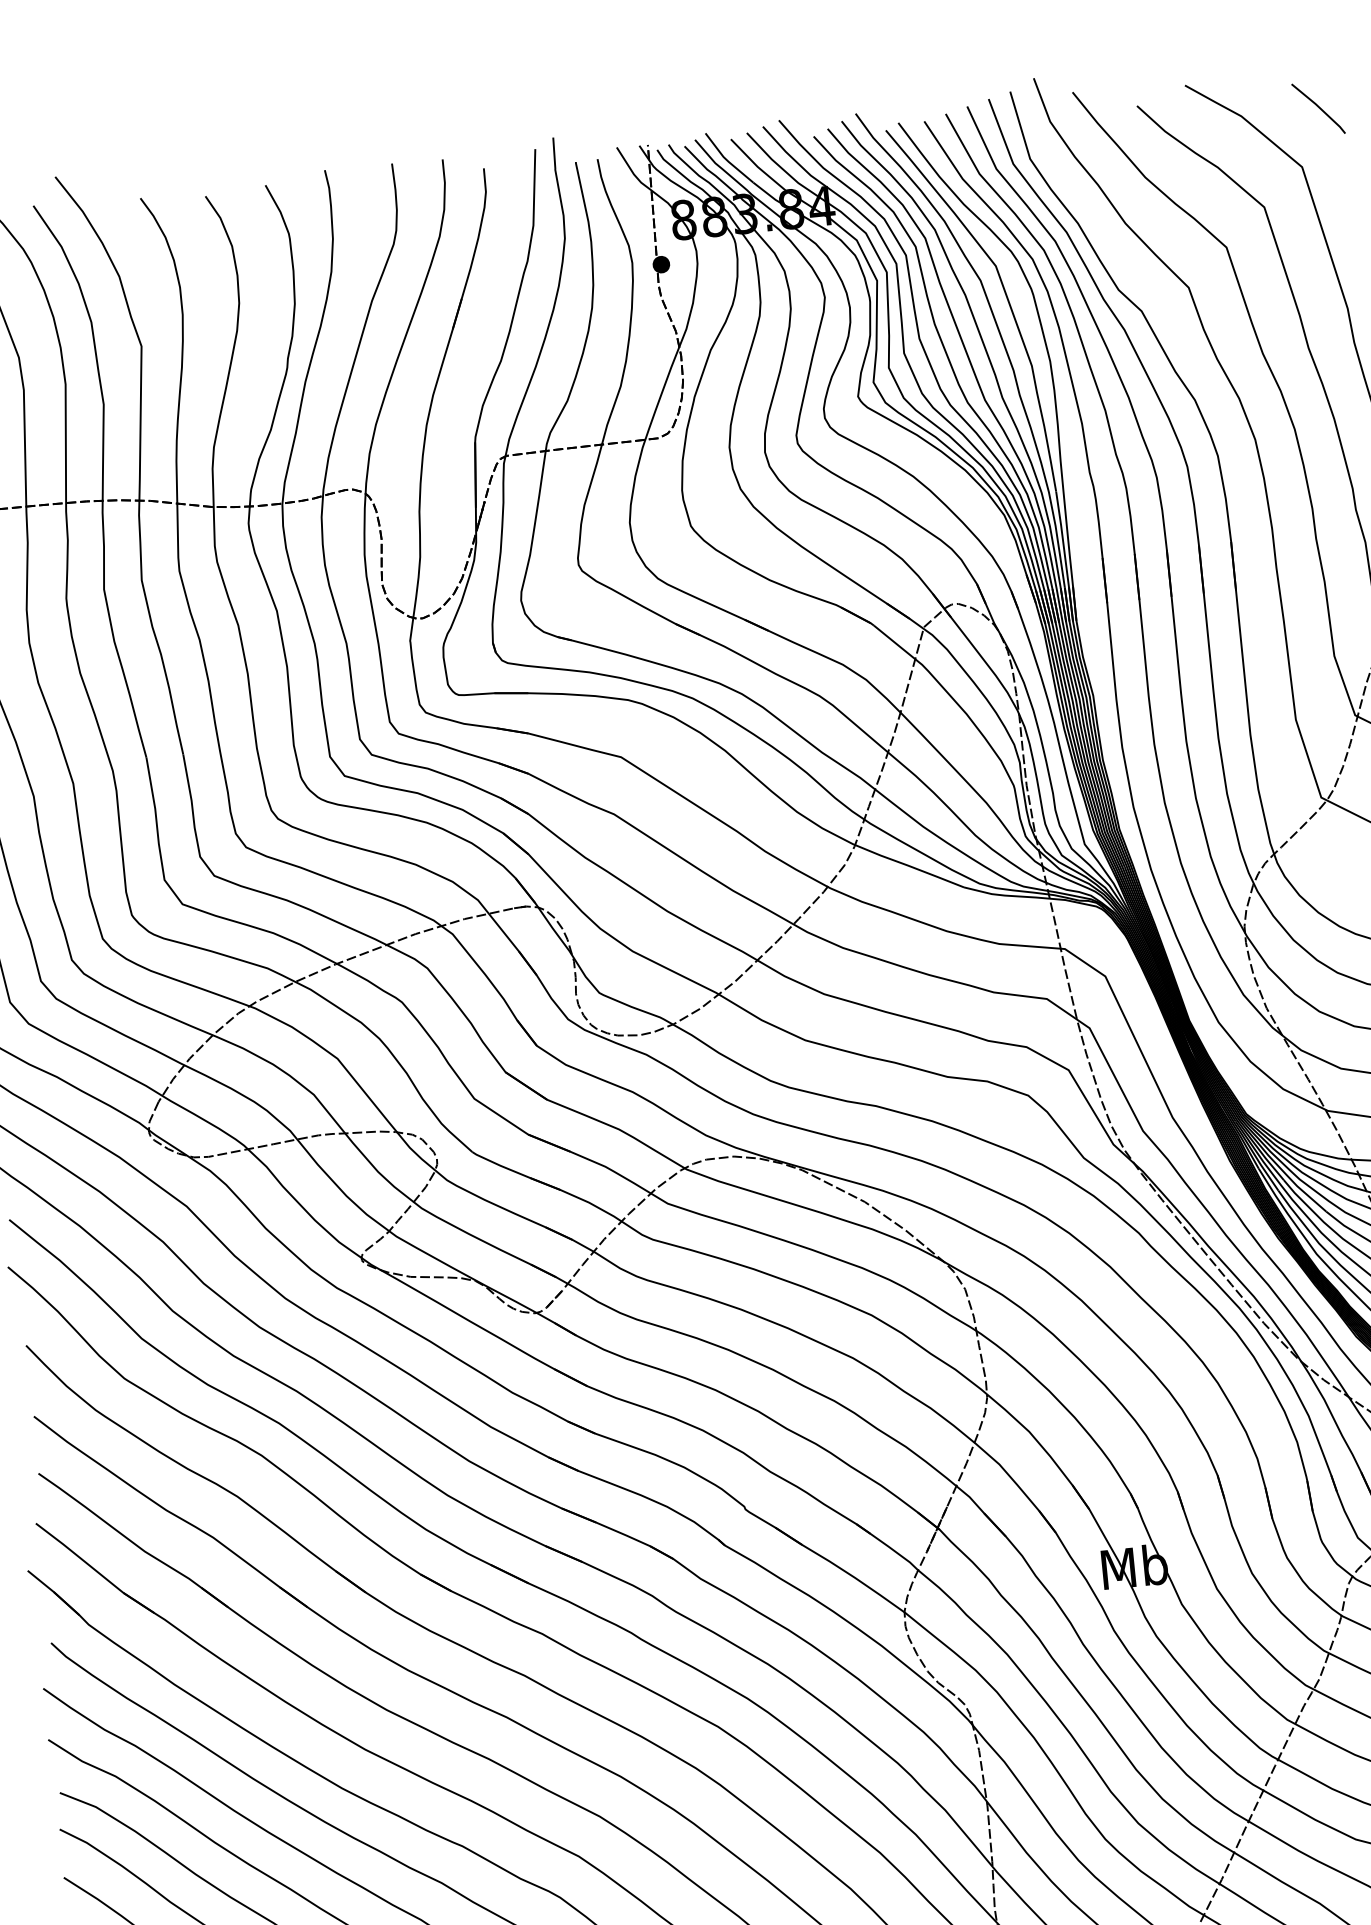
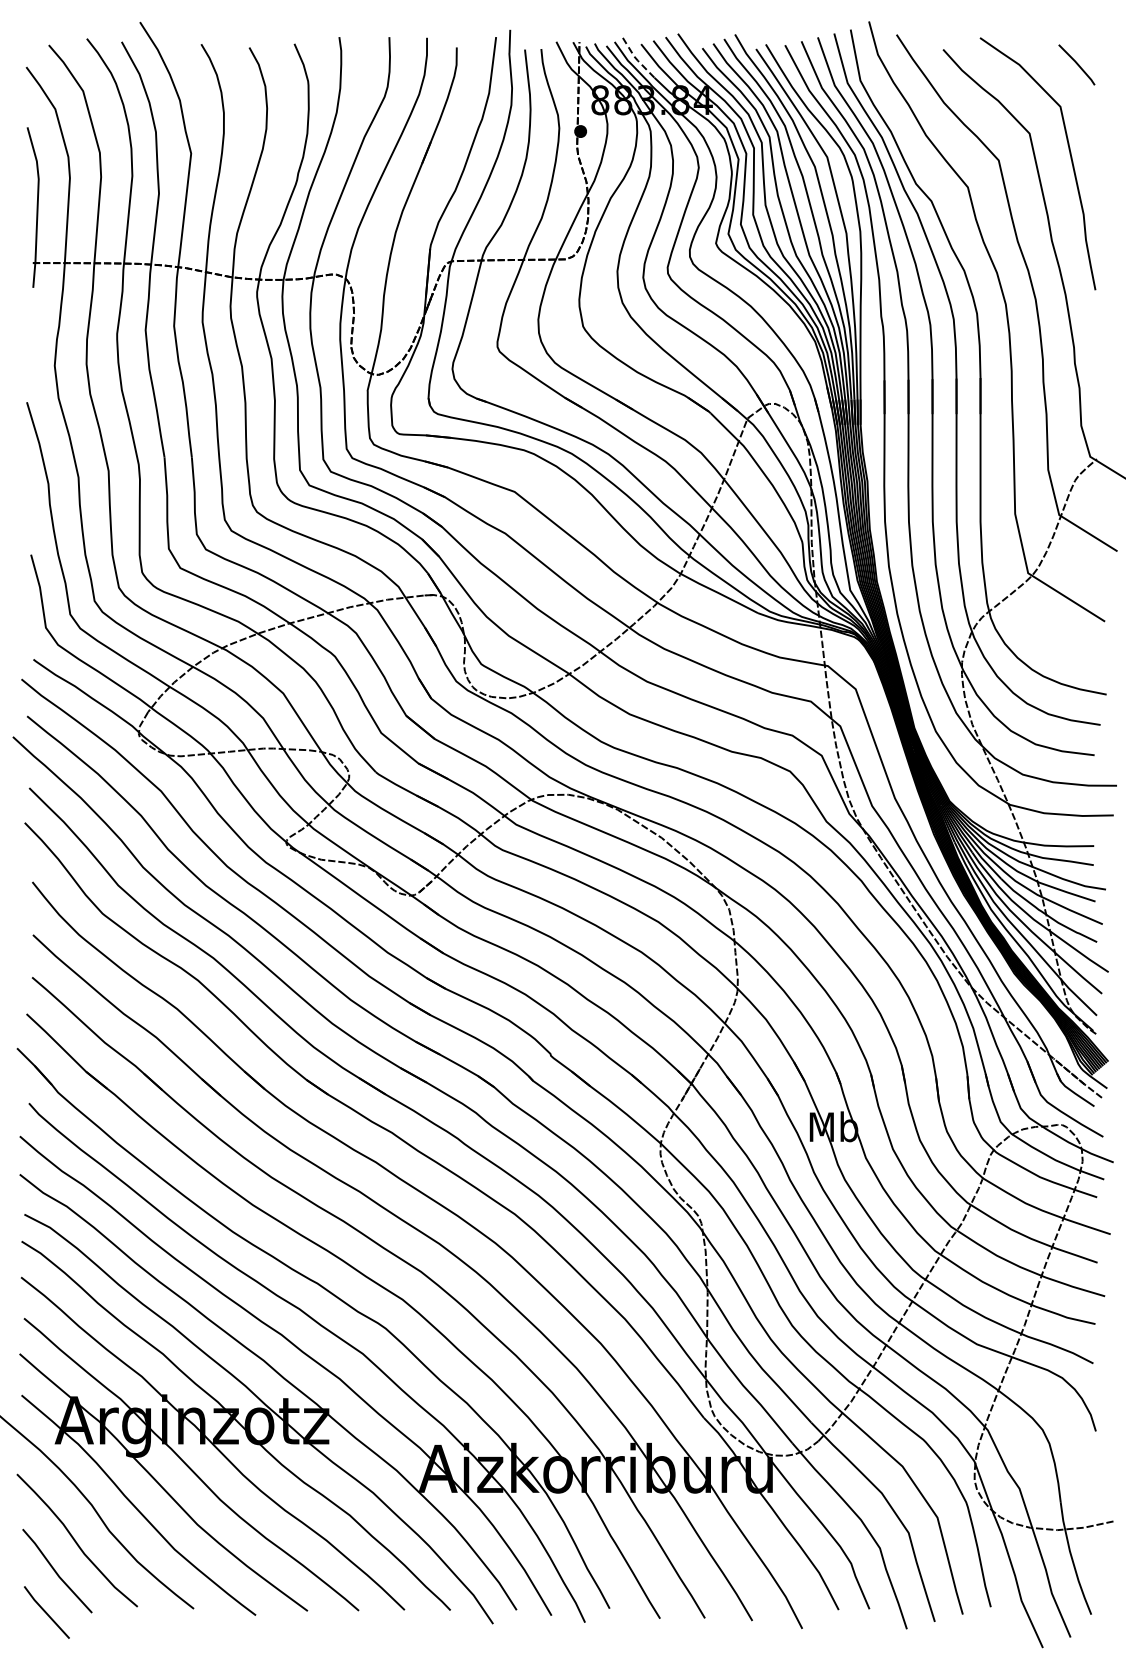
line: (726, 160) -> (636, 59), solid -> dashed

